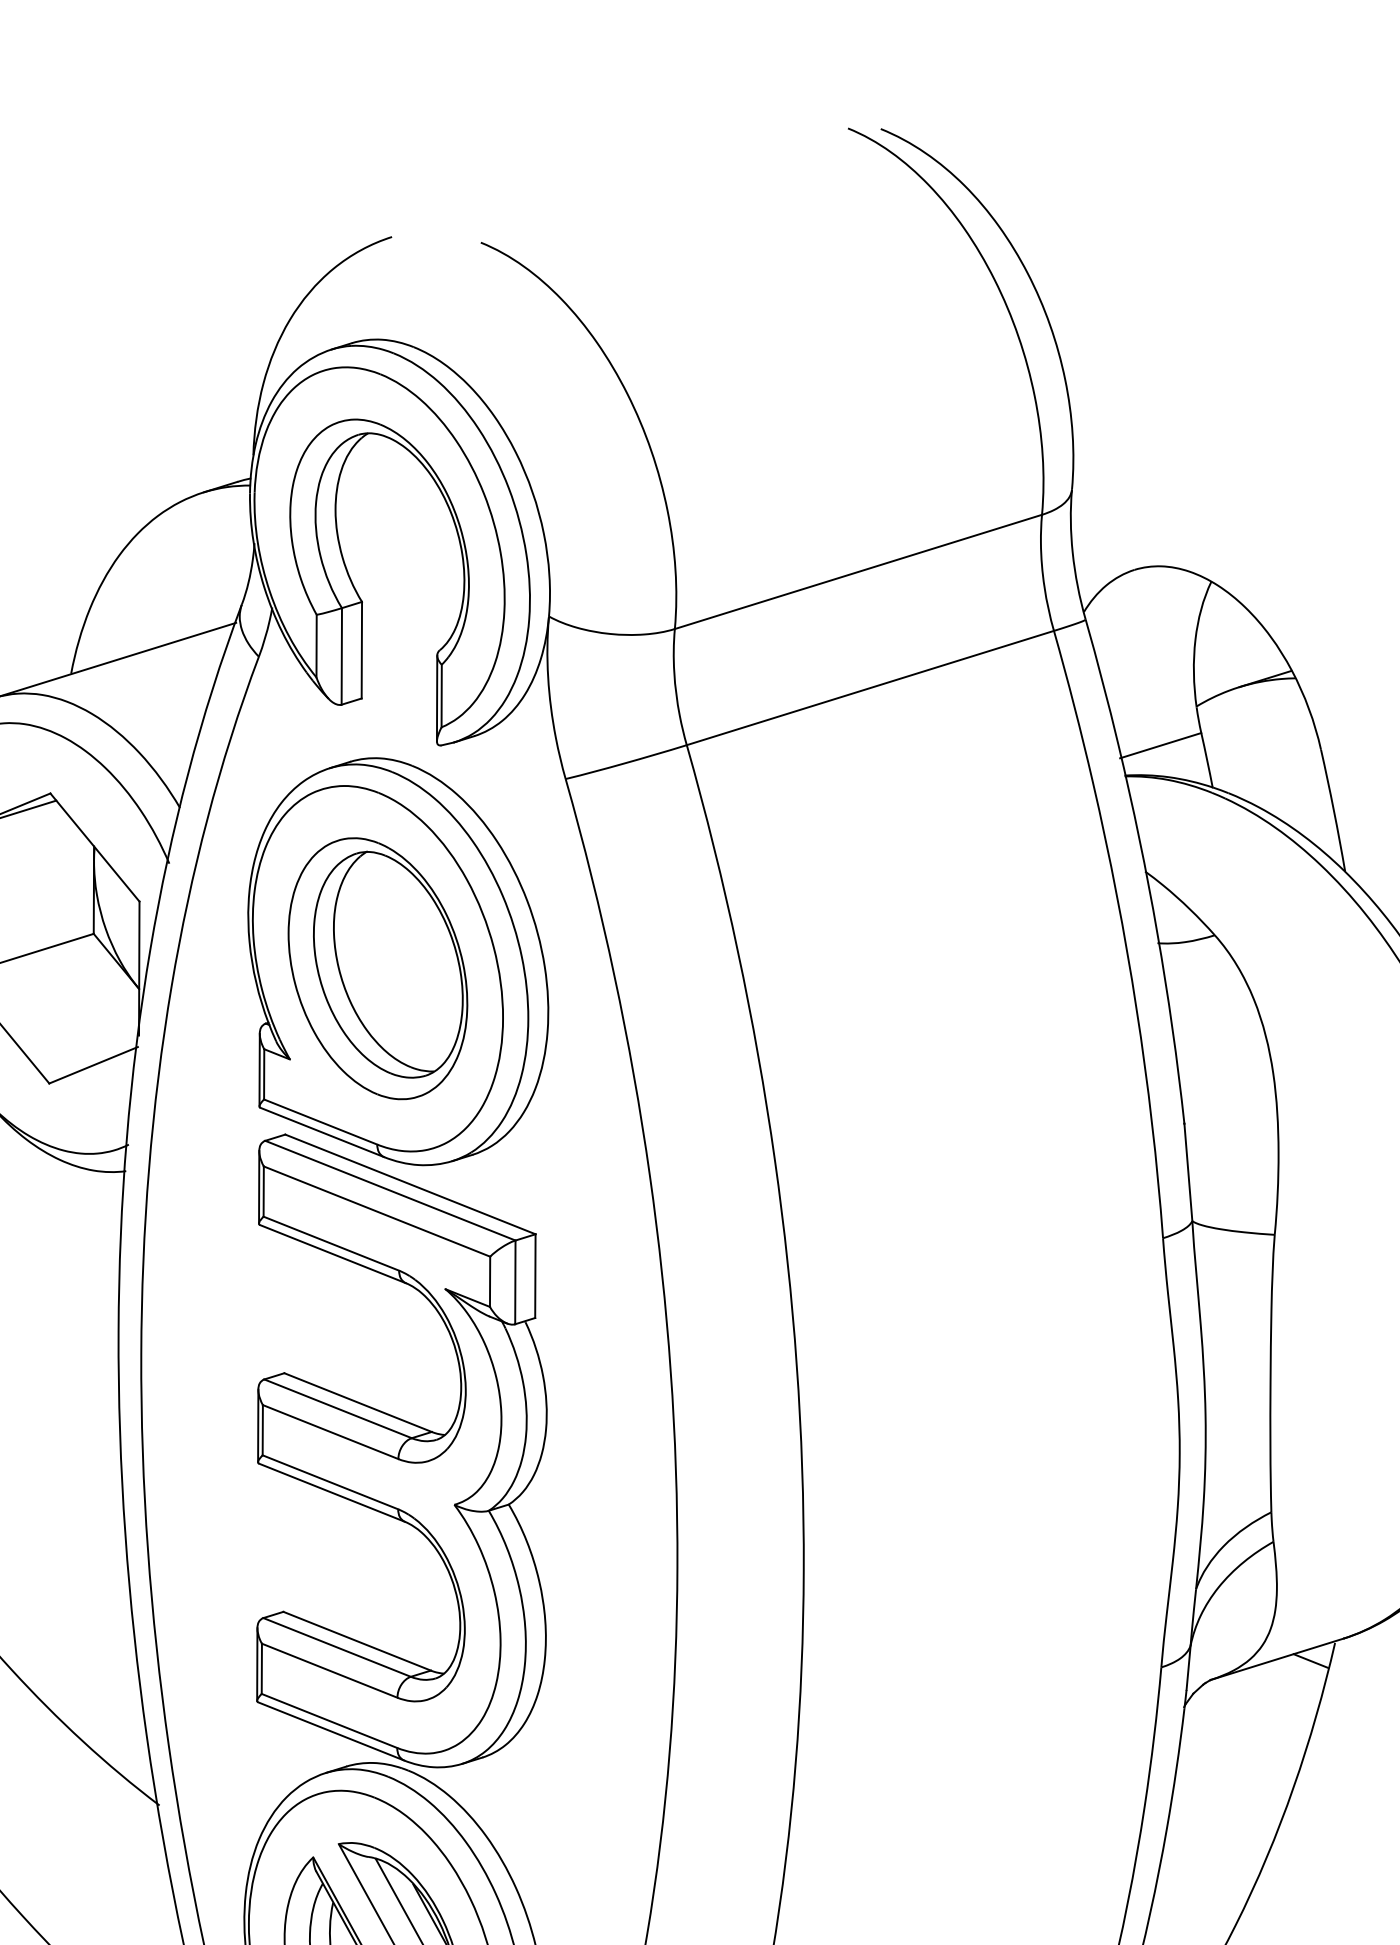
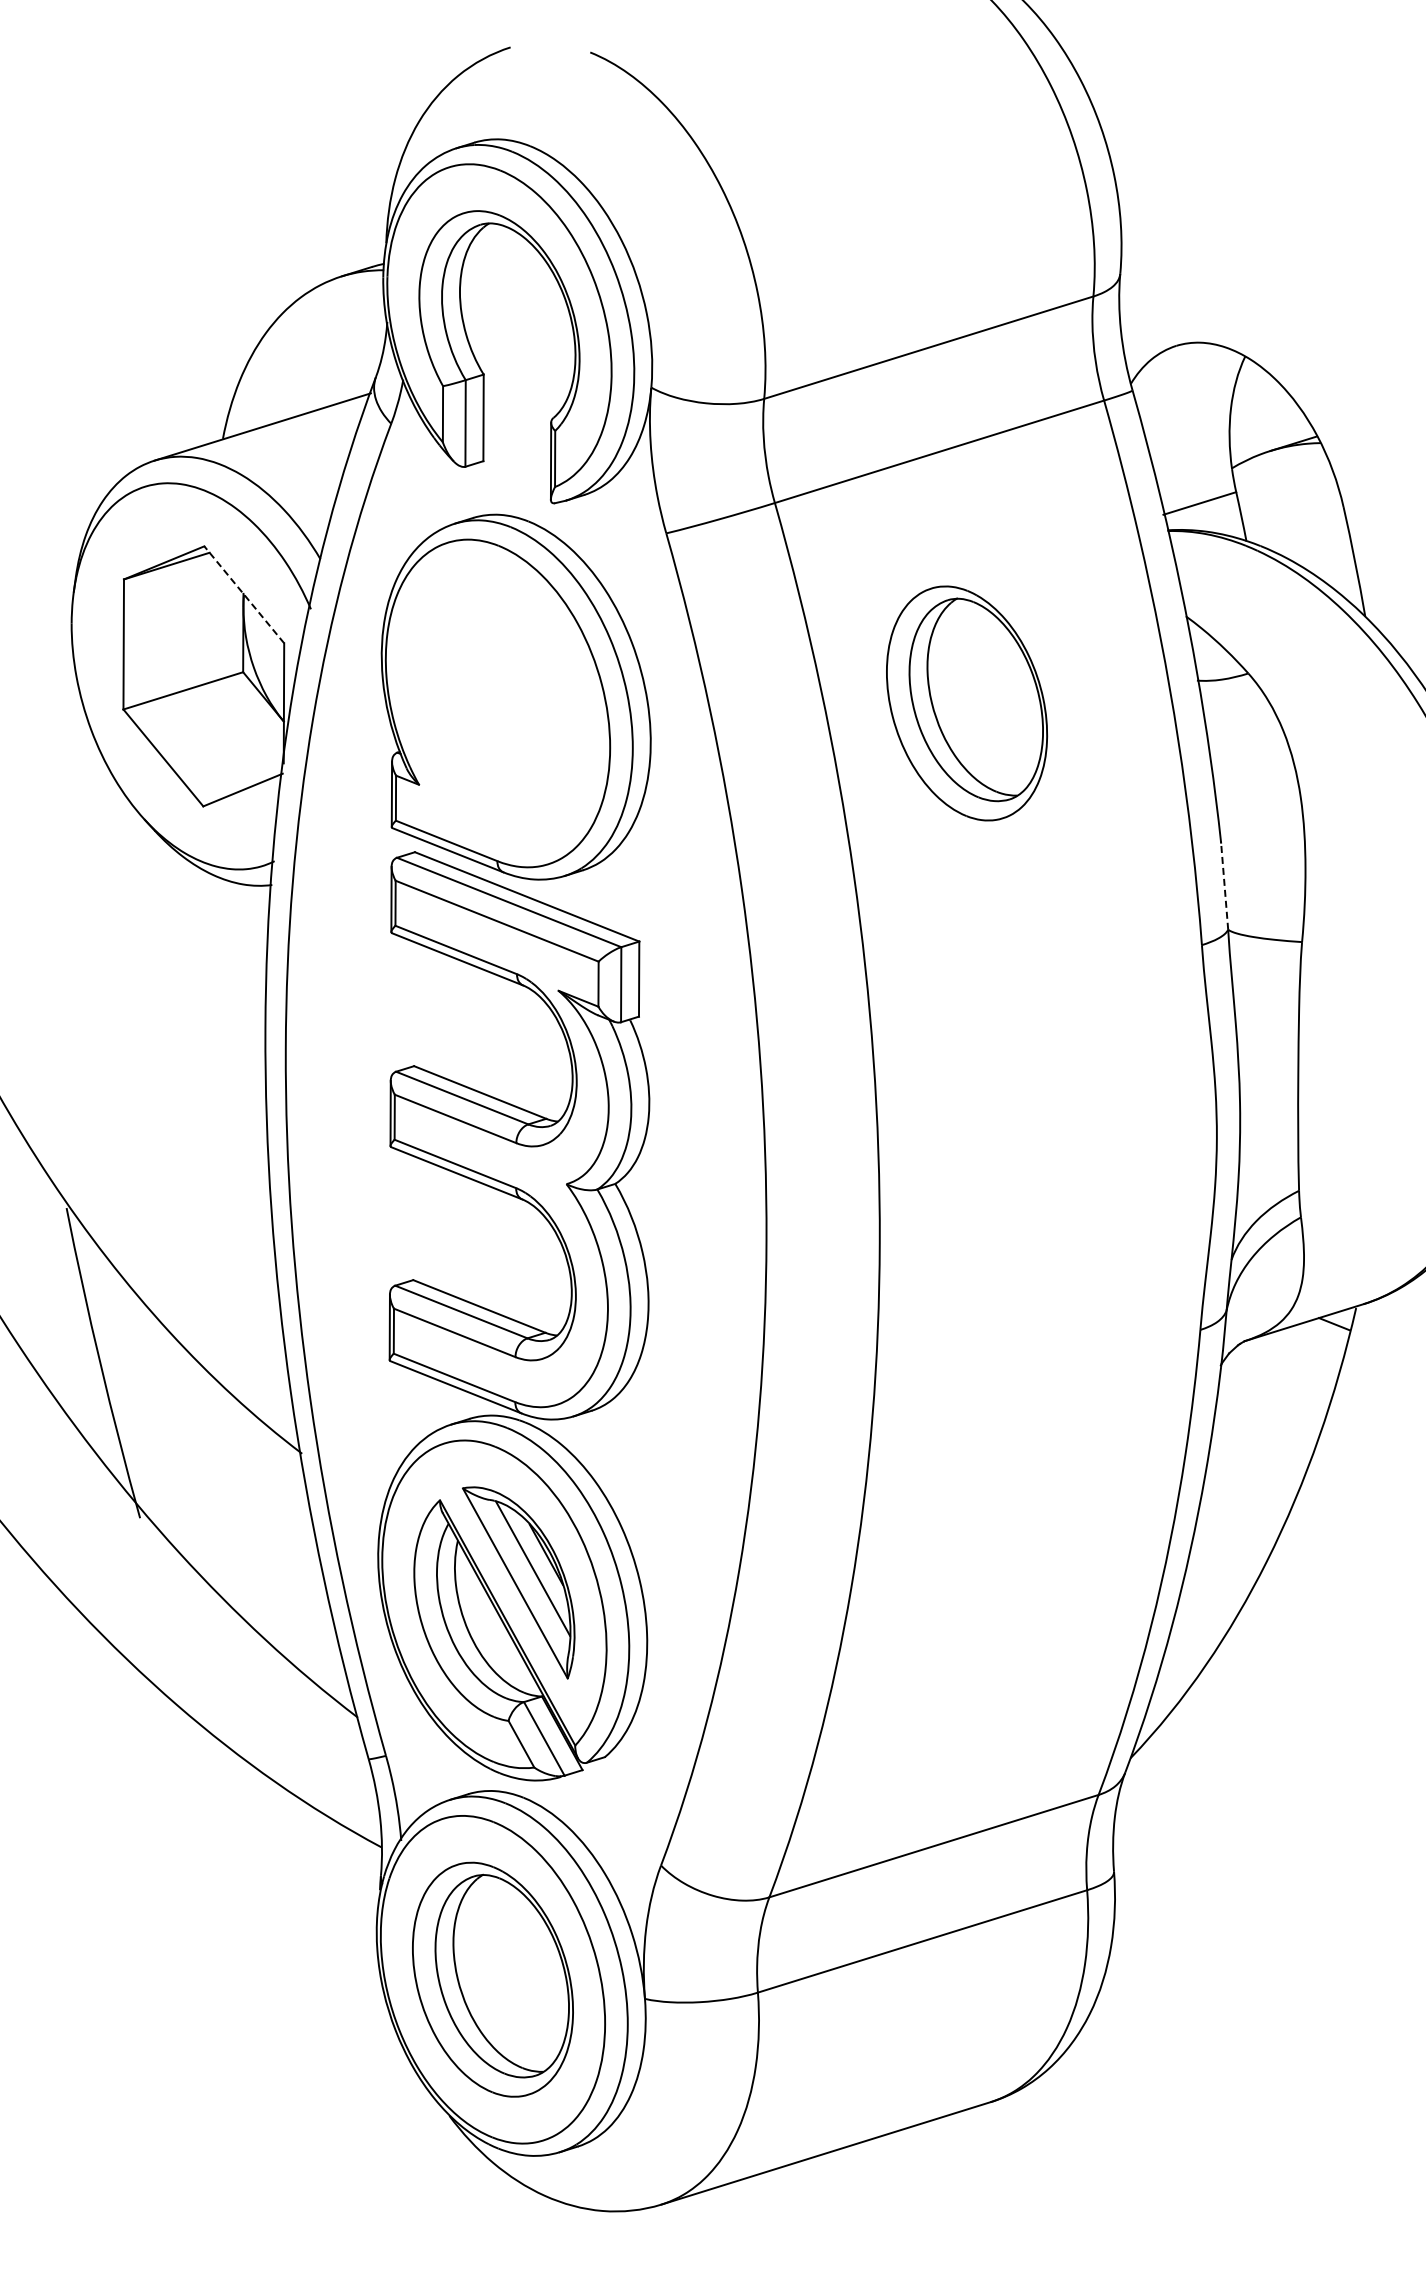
line: (95, 847) -> (244, 594), solid -> dashed
part: (378, 968) -> (967, 703), moved
line: (1188, 1172) -> (1224, 886), solid -> dashed

